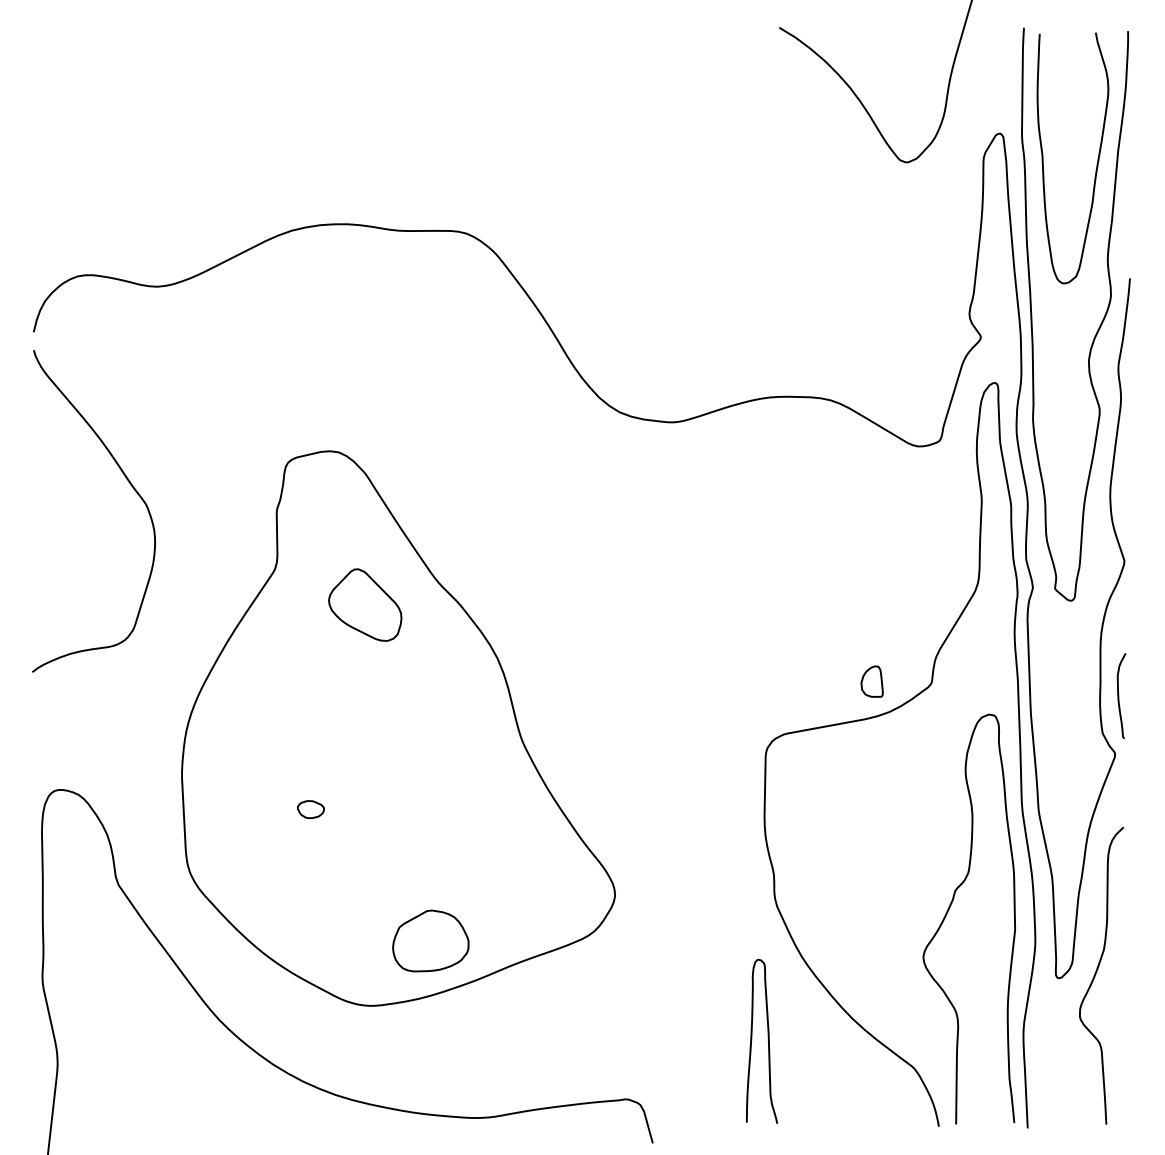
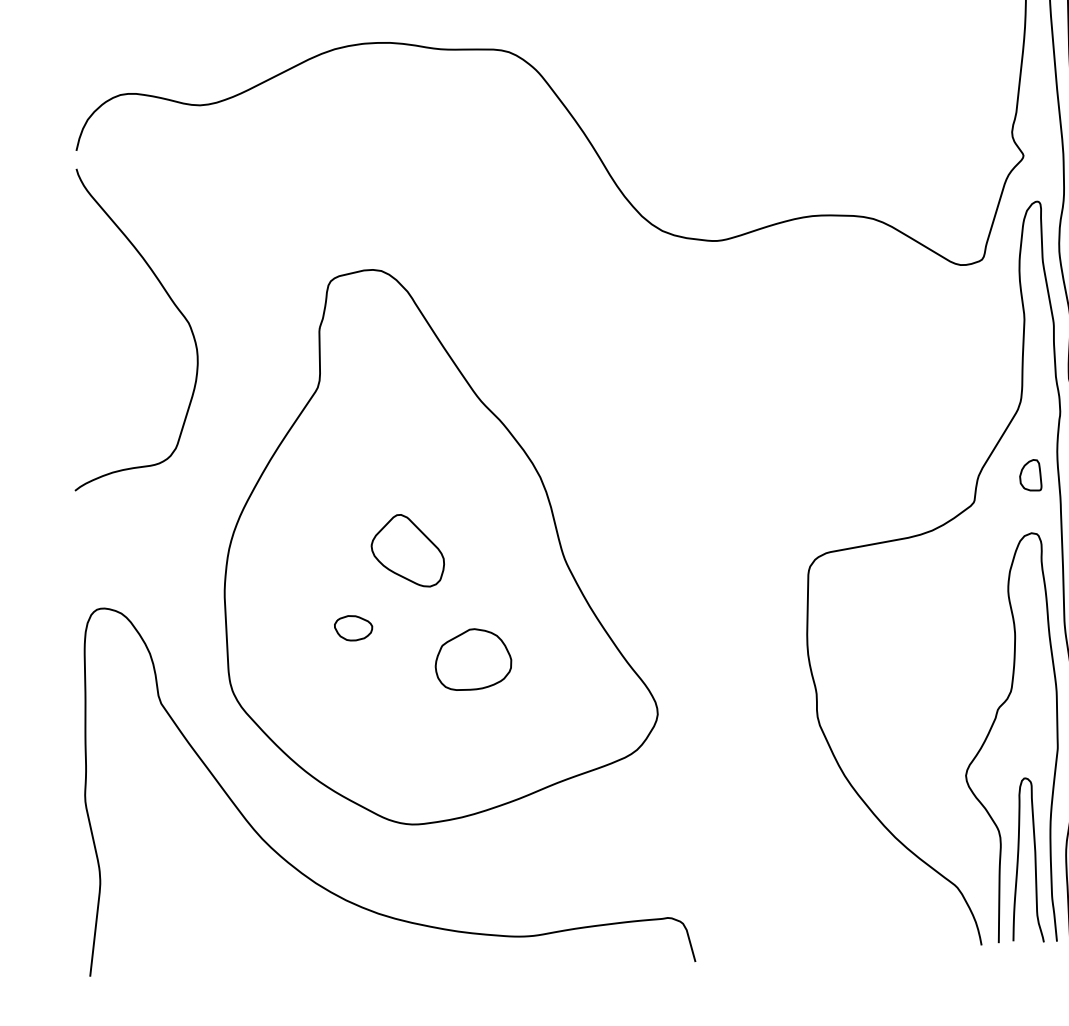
part: (365, 604) -> (408, 550), moved
part: (871, 681) -> (1030, 475), moved
part: (310, 809) -> (353, 628), size x1.43
part: (430, 940) -> (473, 659), moved
curve: (767, 1038) -> (1034, 857), moved

